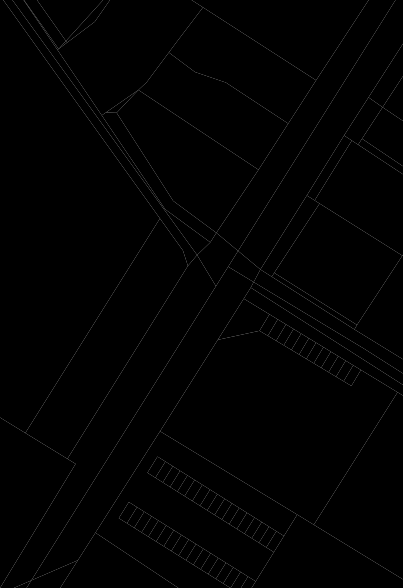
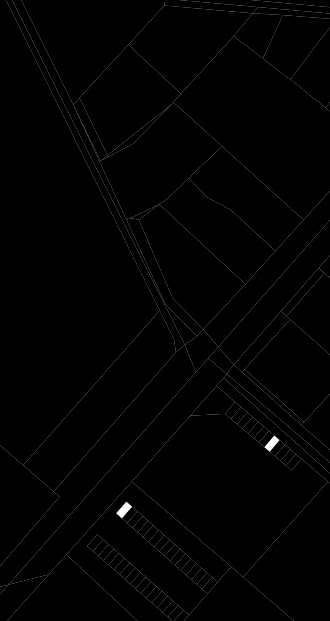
fill: (321, 357) -> (271, 443), removed
fill: (156, 466) -> (124, 509), removed

